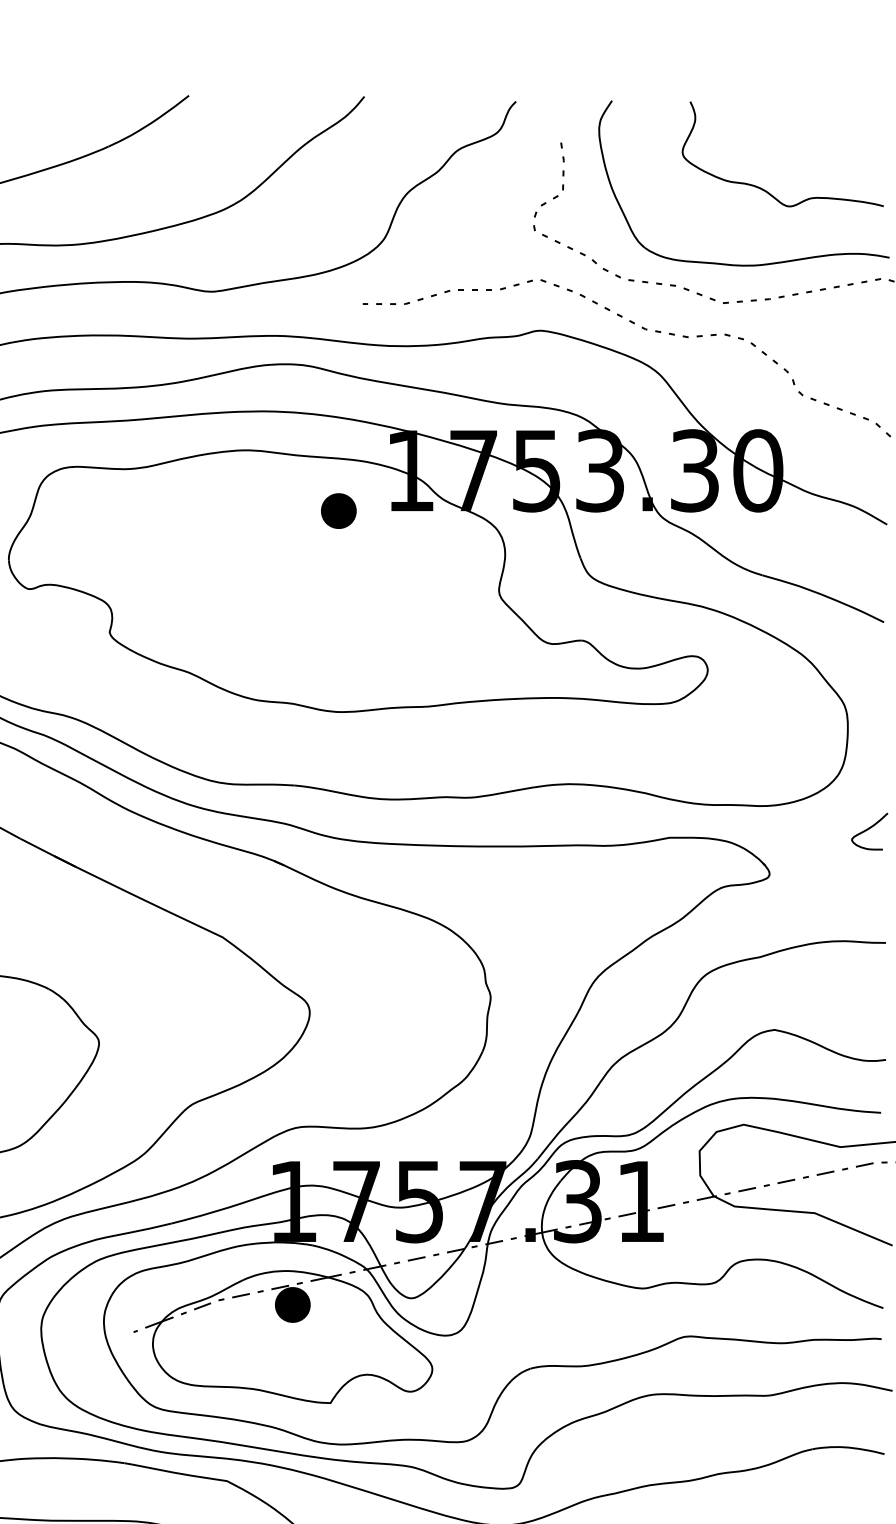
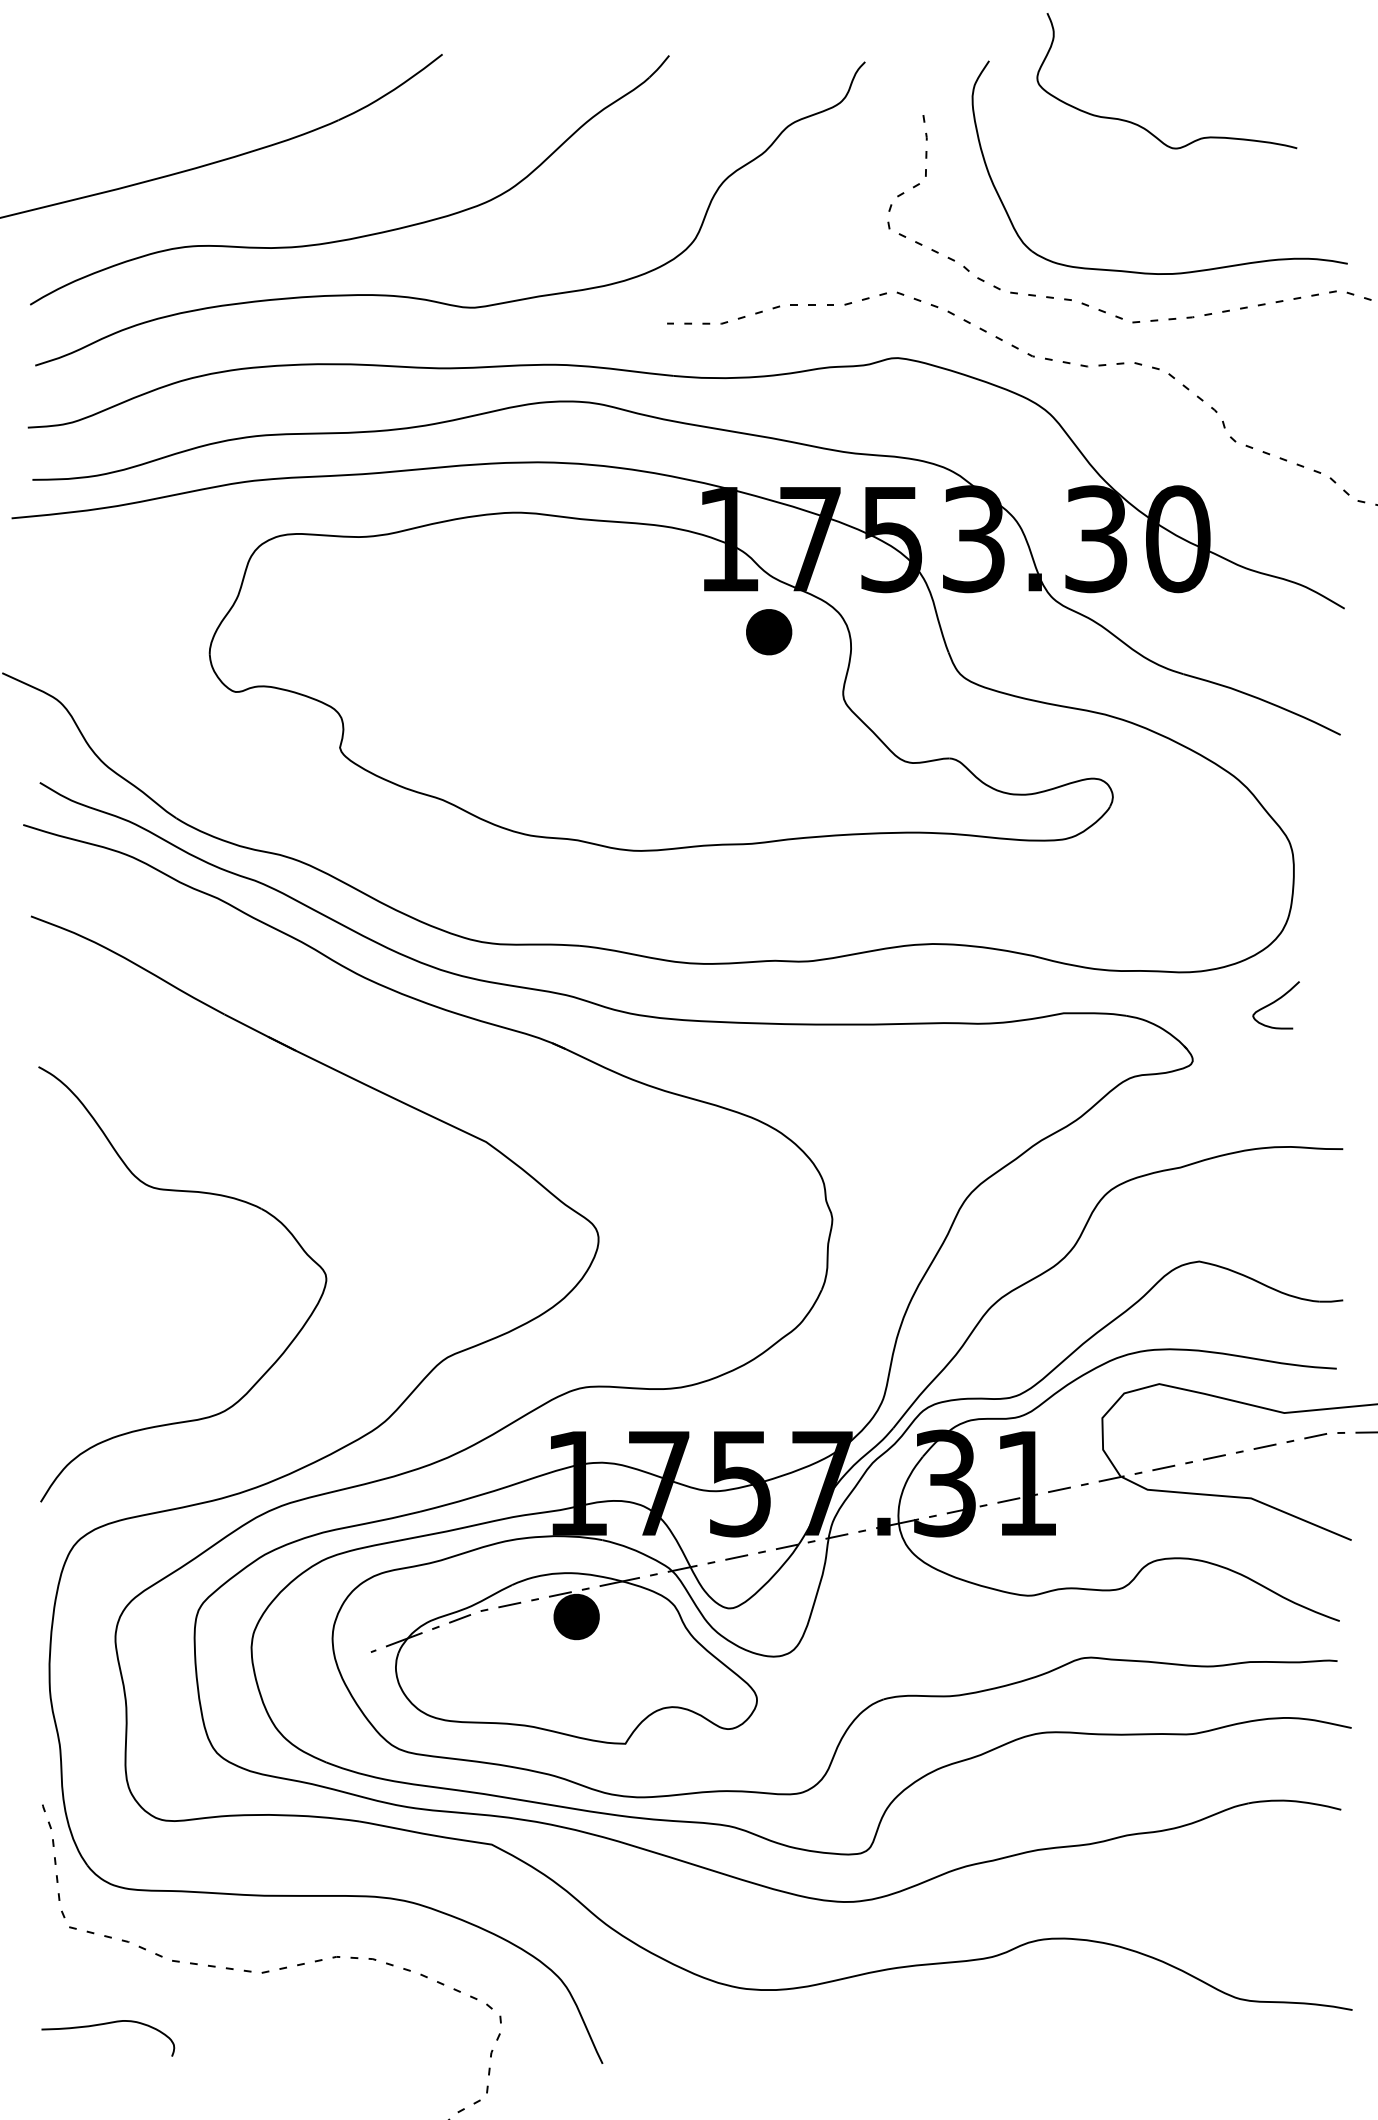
curve: (765, 190) -> (1144, 127), moved
part: (339, 511) -> (769, 632), moved
curve: (867, 830) -> (1273, 1003), moved

